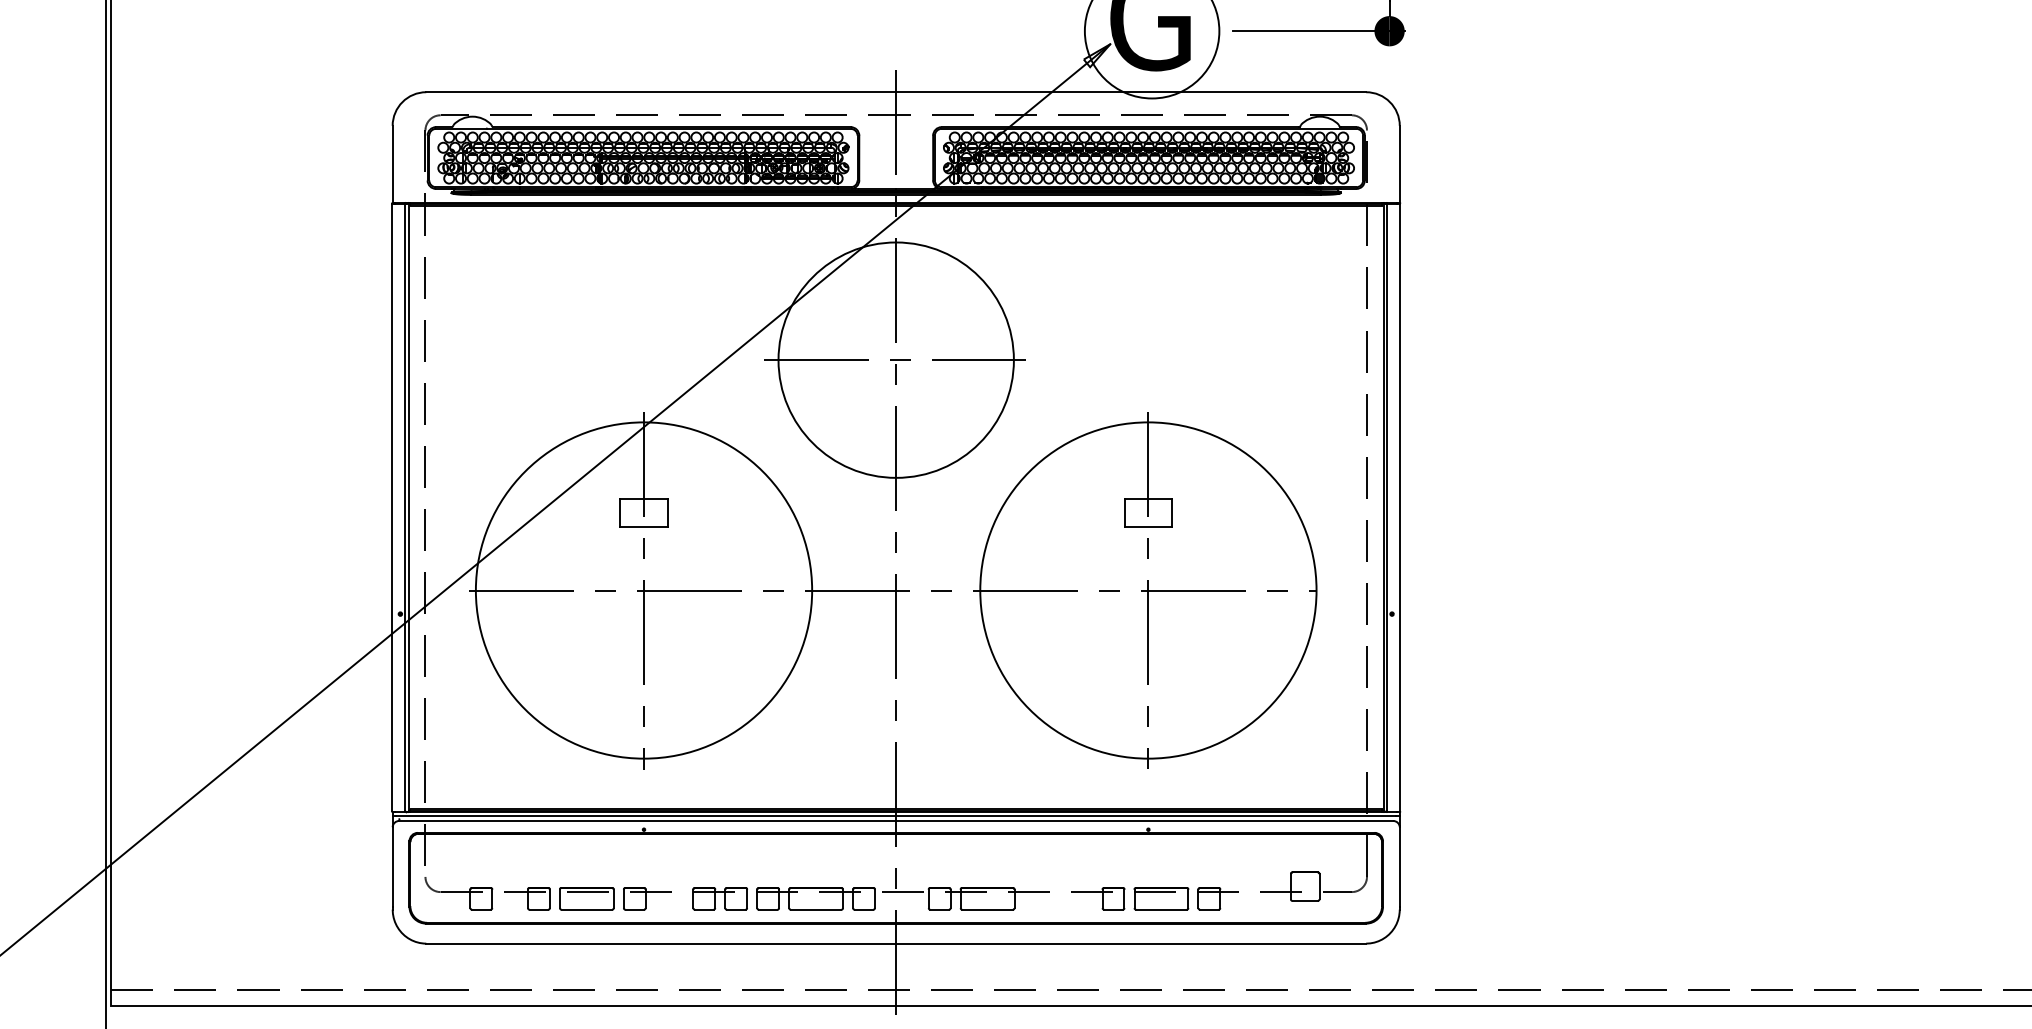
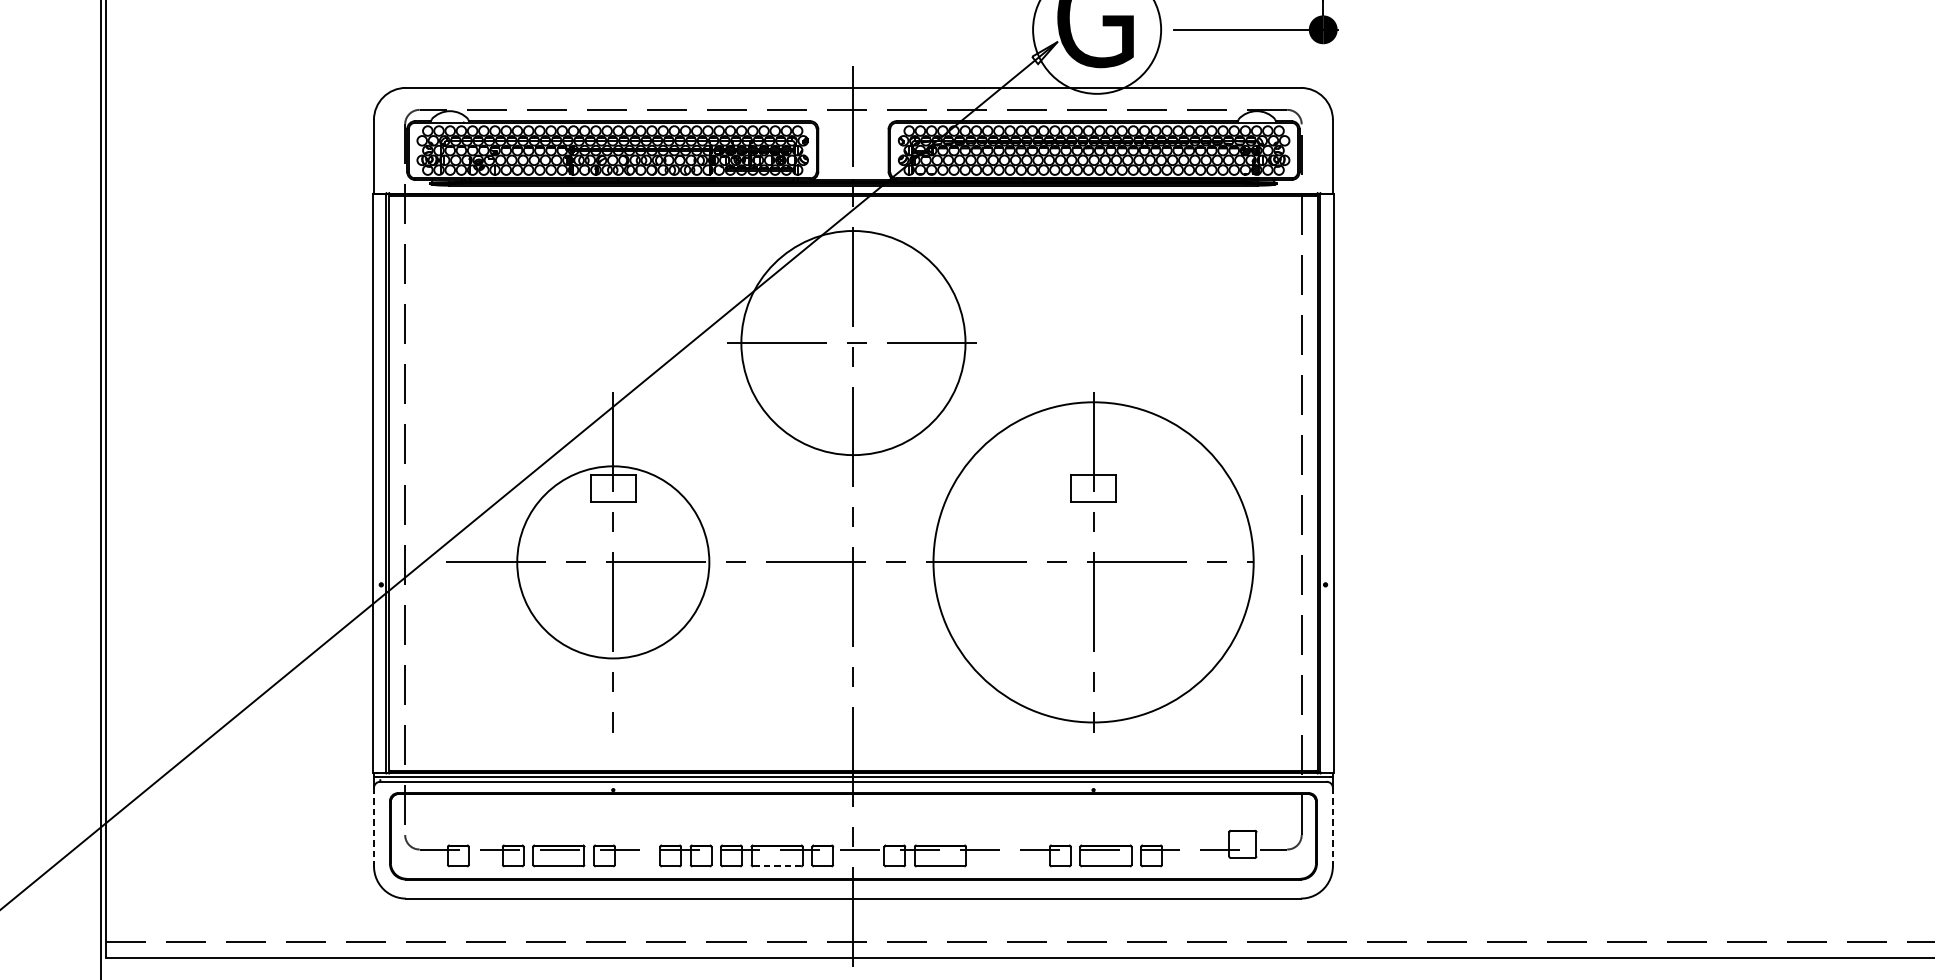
circle: (643, 590) -> (612, 562), size x0.6
line: (392, 867) -> (373, 826), solid -> dashed
line: (1399, 867) -> (1332, 826), solid -> dashed
line: (816, 909) -> (777, 866), solid -> dashed

